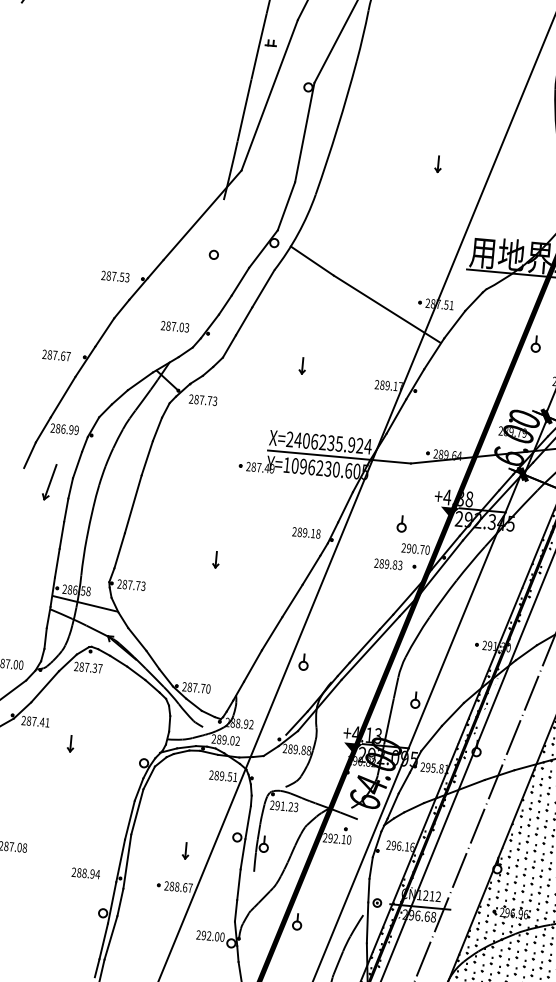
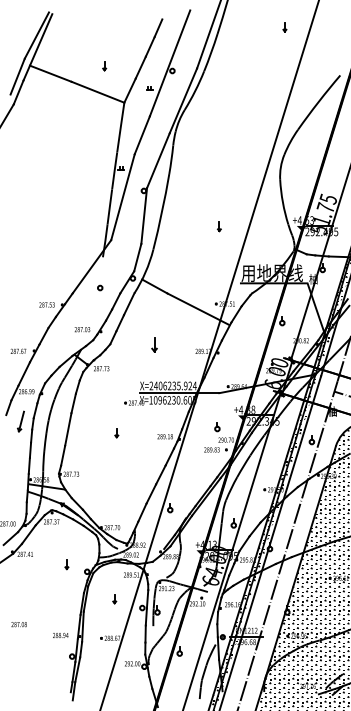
part: (302, 365) -> (154, 344), size x1.6
part: (215, 560) -> (116, 433), moved
part: (70, 743) -> (66, 564), moved
part: (185, 851) -> (114, 599), moved

